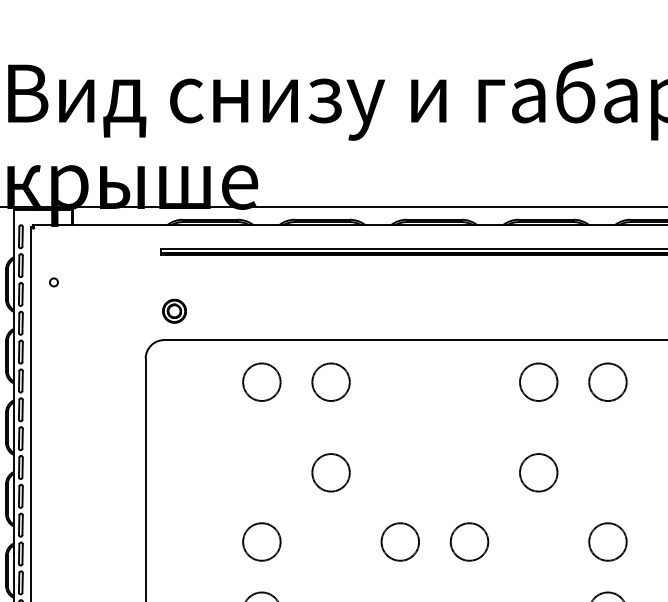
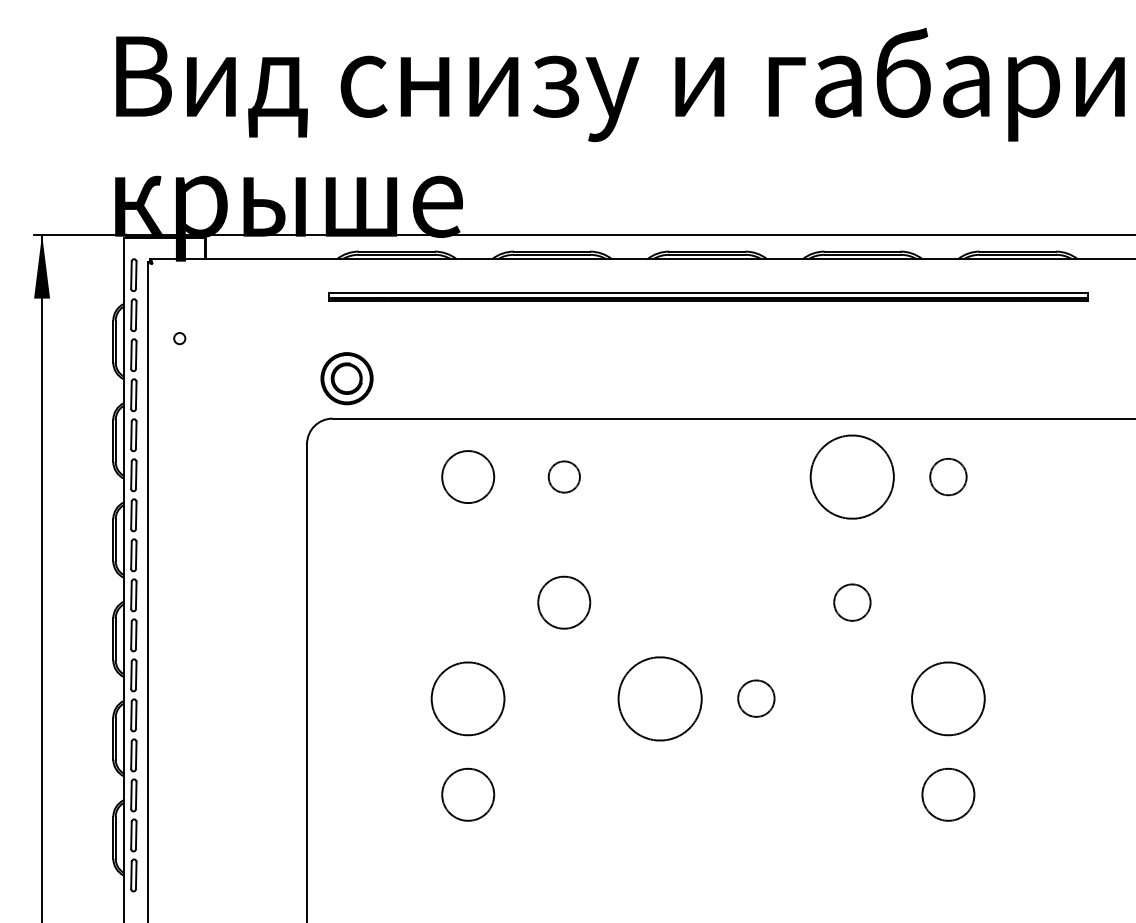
part: (174, 311) -> (346, 378), size x1.6
part: (331, 381) -> (564, 476), size x0.6
part: (538, 381) -> (852, 476), size x1.6
part: (608, 381) -> (948, 476), size x0.7
part: (538, 472) -> (852, 602), size x0.7
part: (262, 541) -> (468, 698), size x1.4
part: (400, 541) -> (660, 698), size x1.6
part: (469, 541) -> (756, 698), size x0.7
part: (608, 541) -> (948, 698), size x1.4

